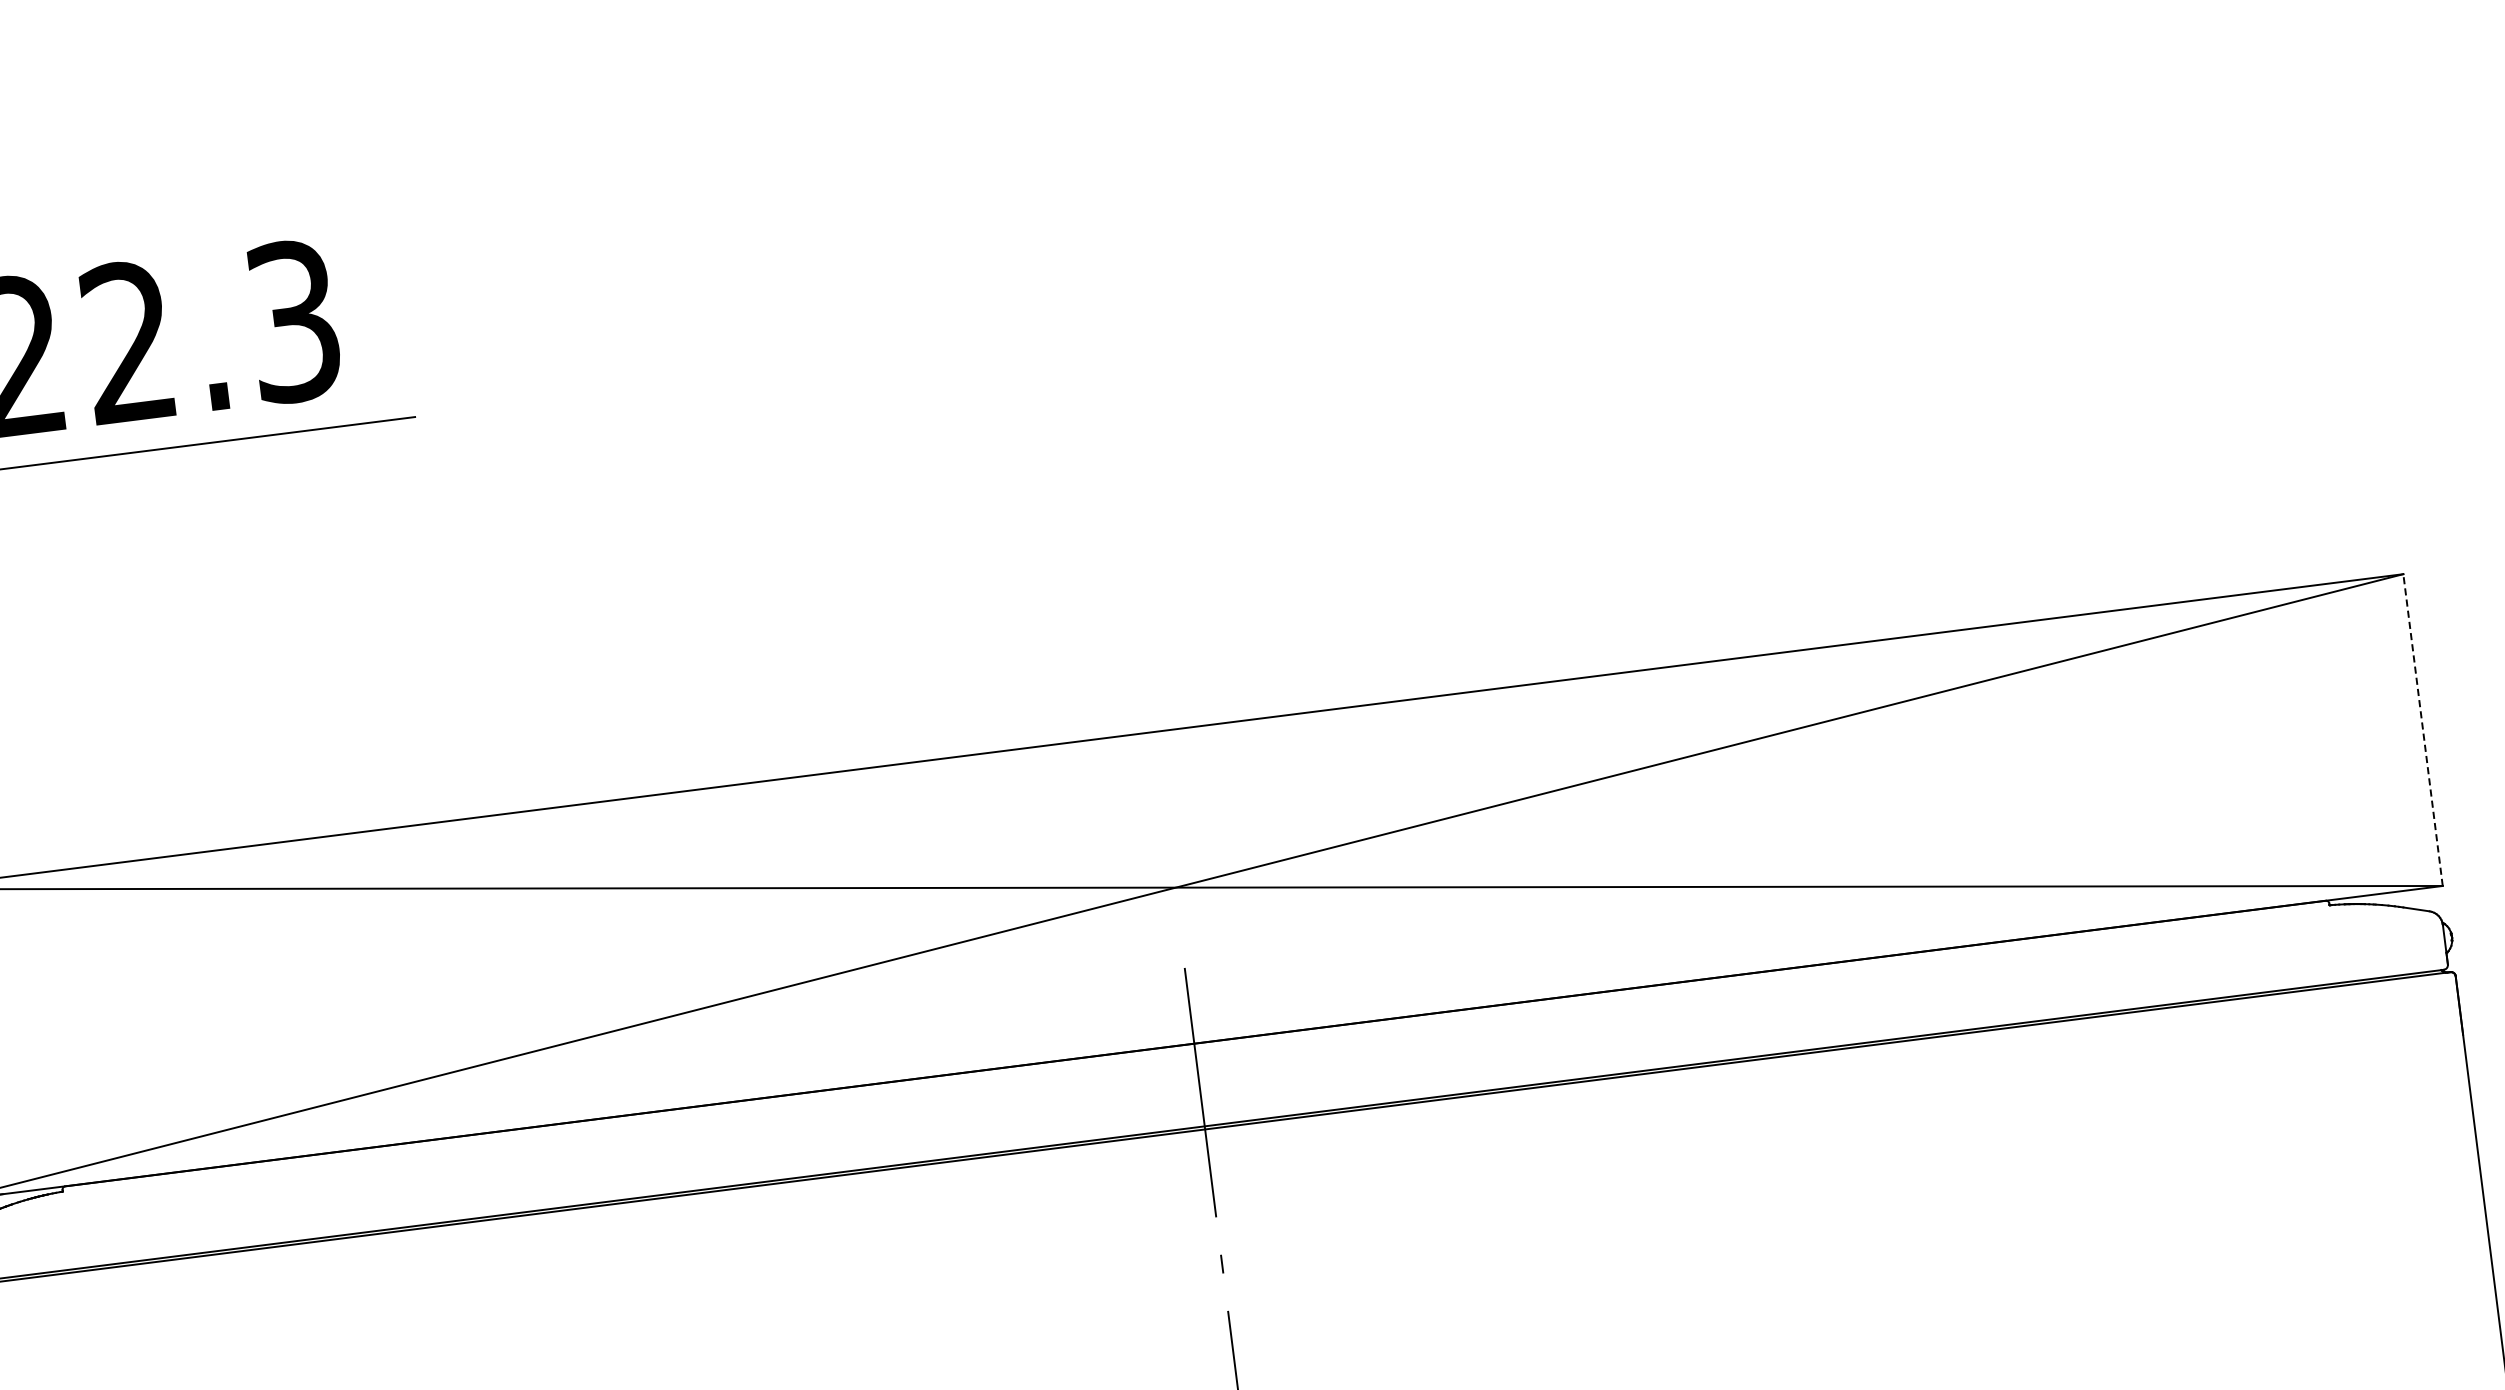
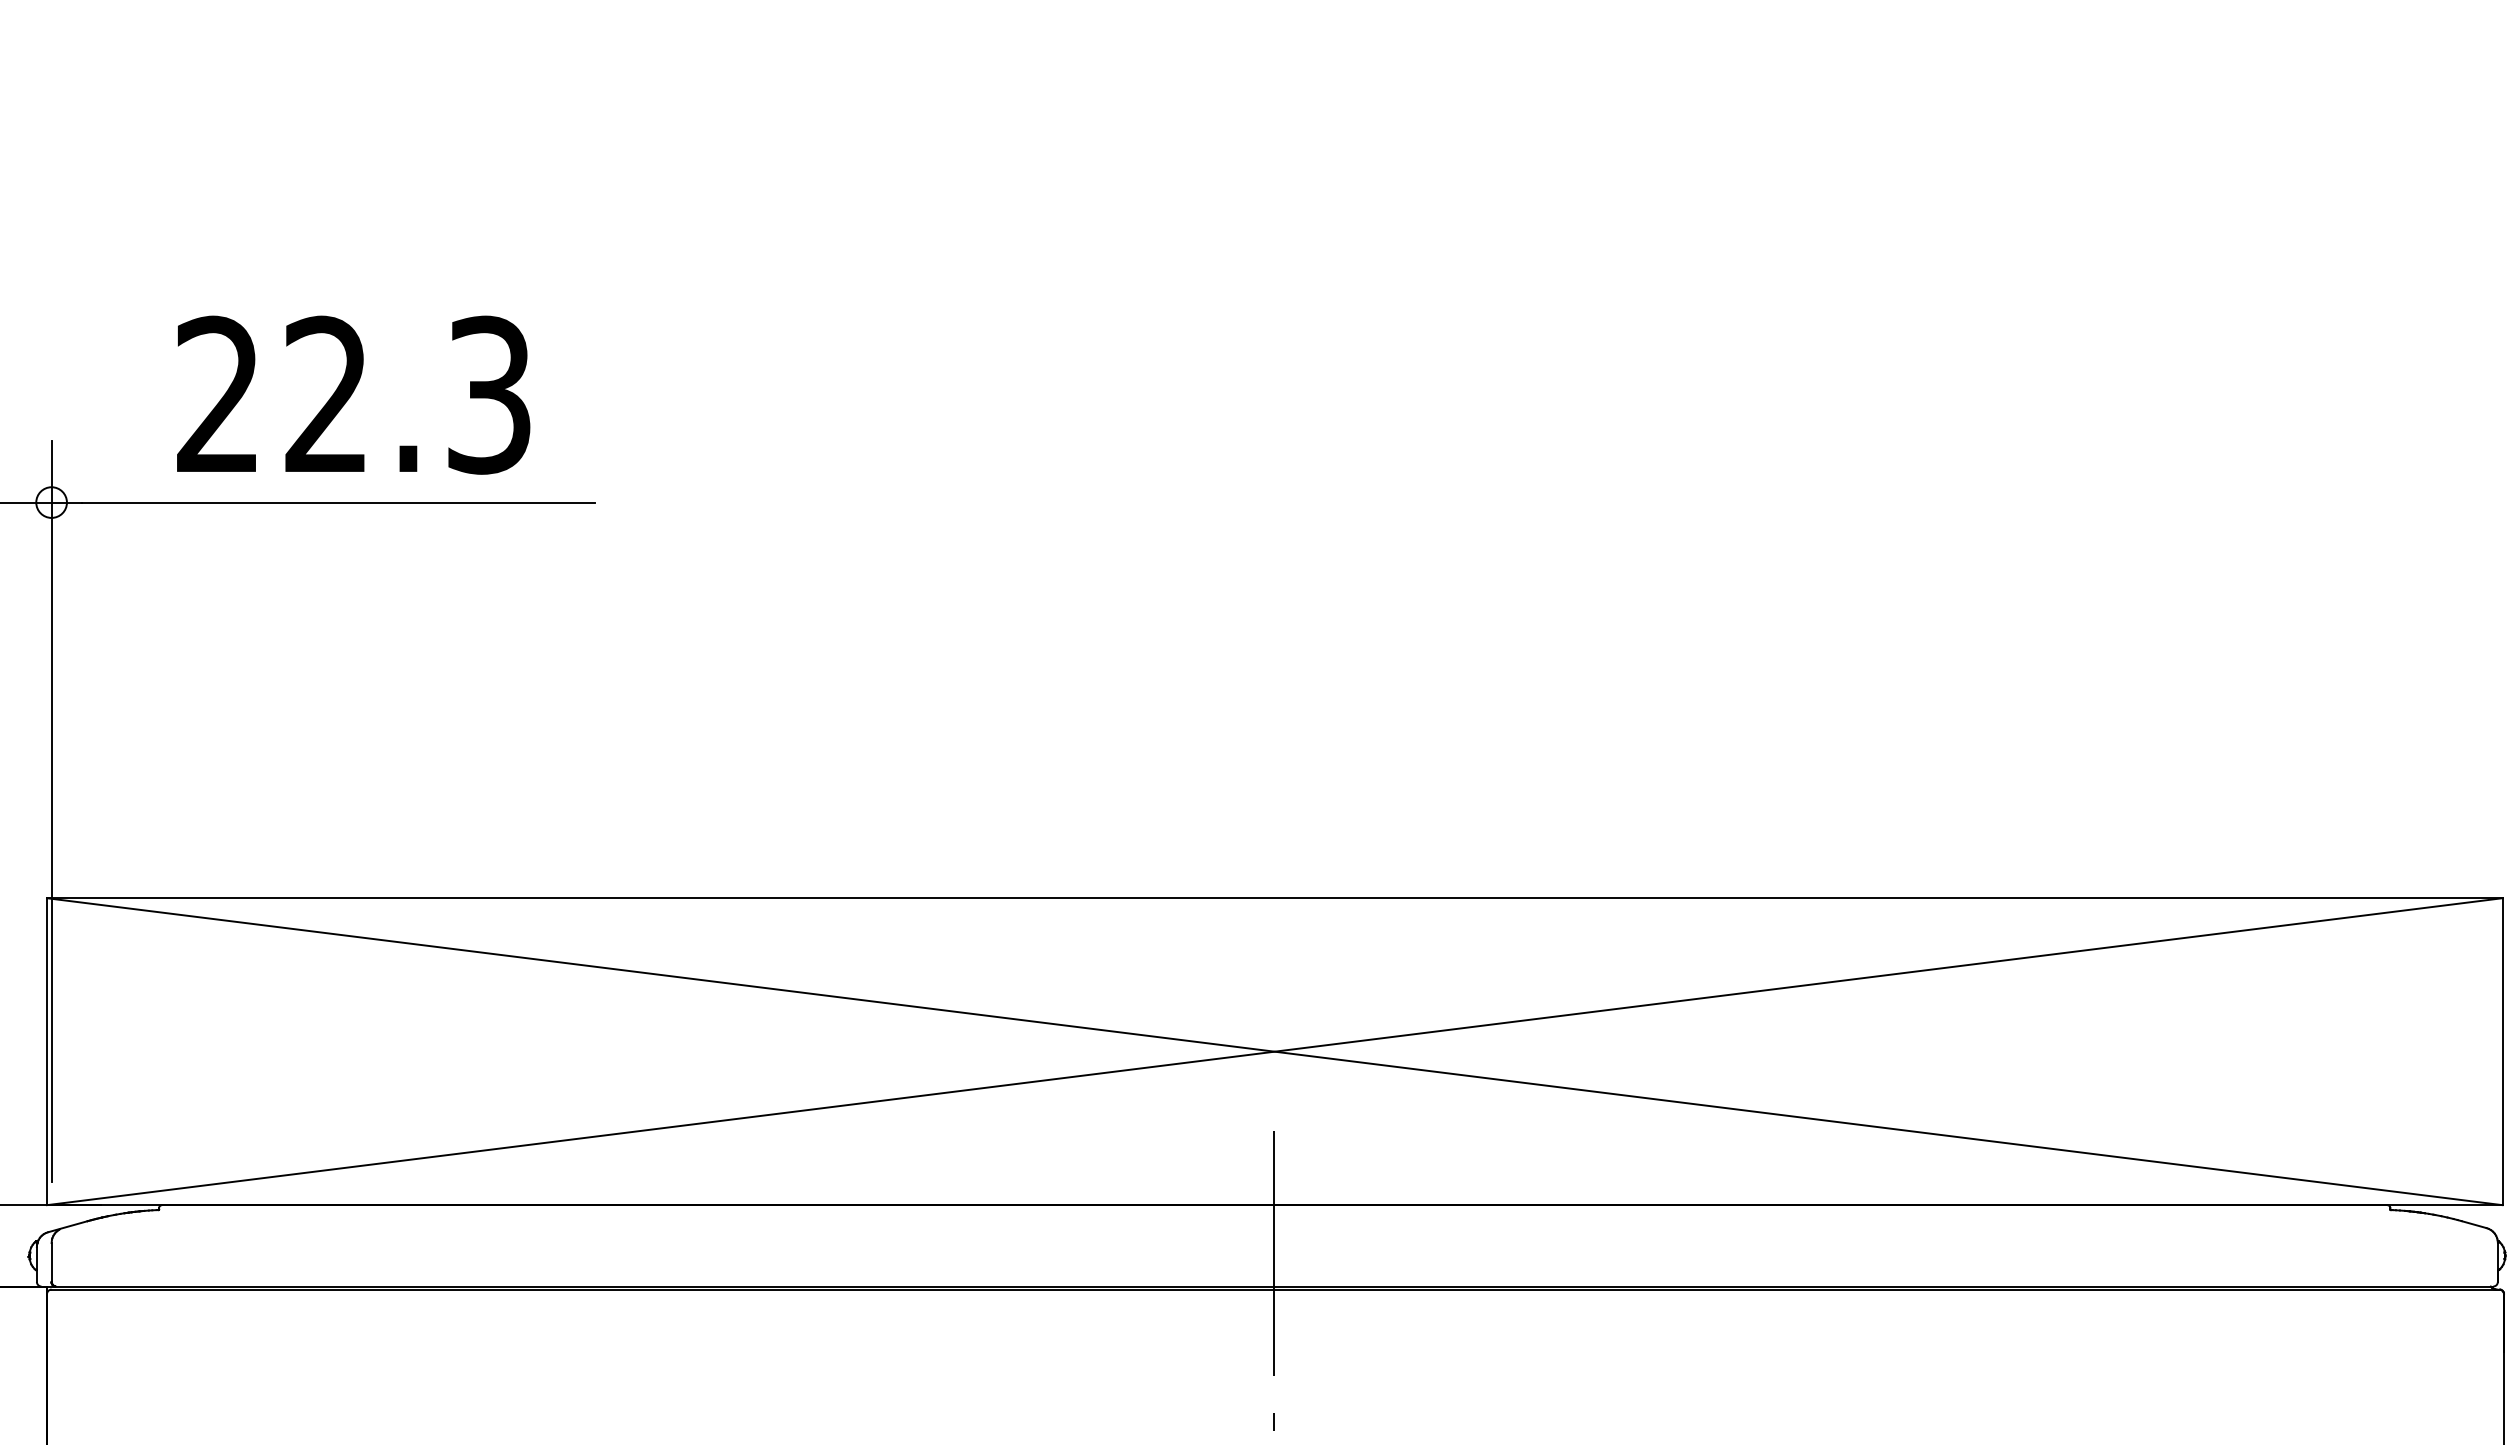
line: (2423, 729) -> (2502, 1051), dashed -> solid

